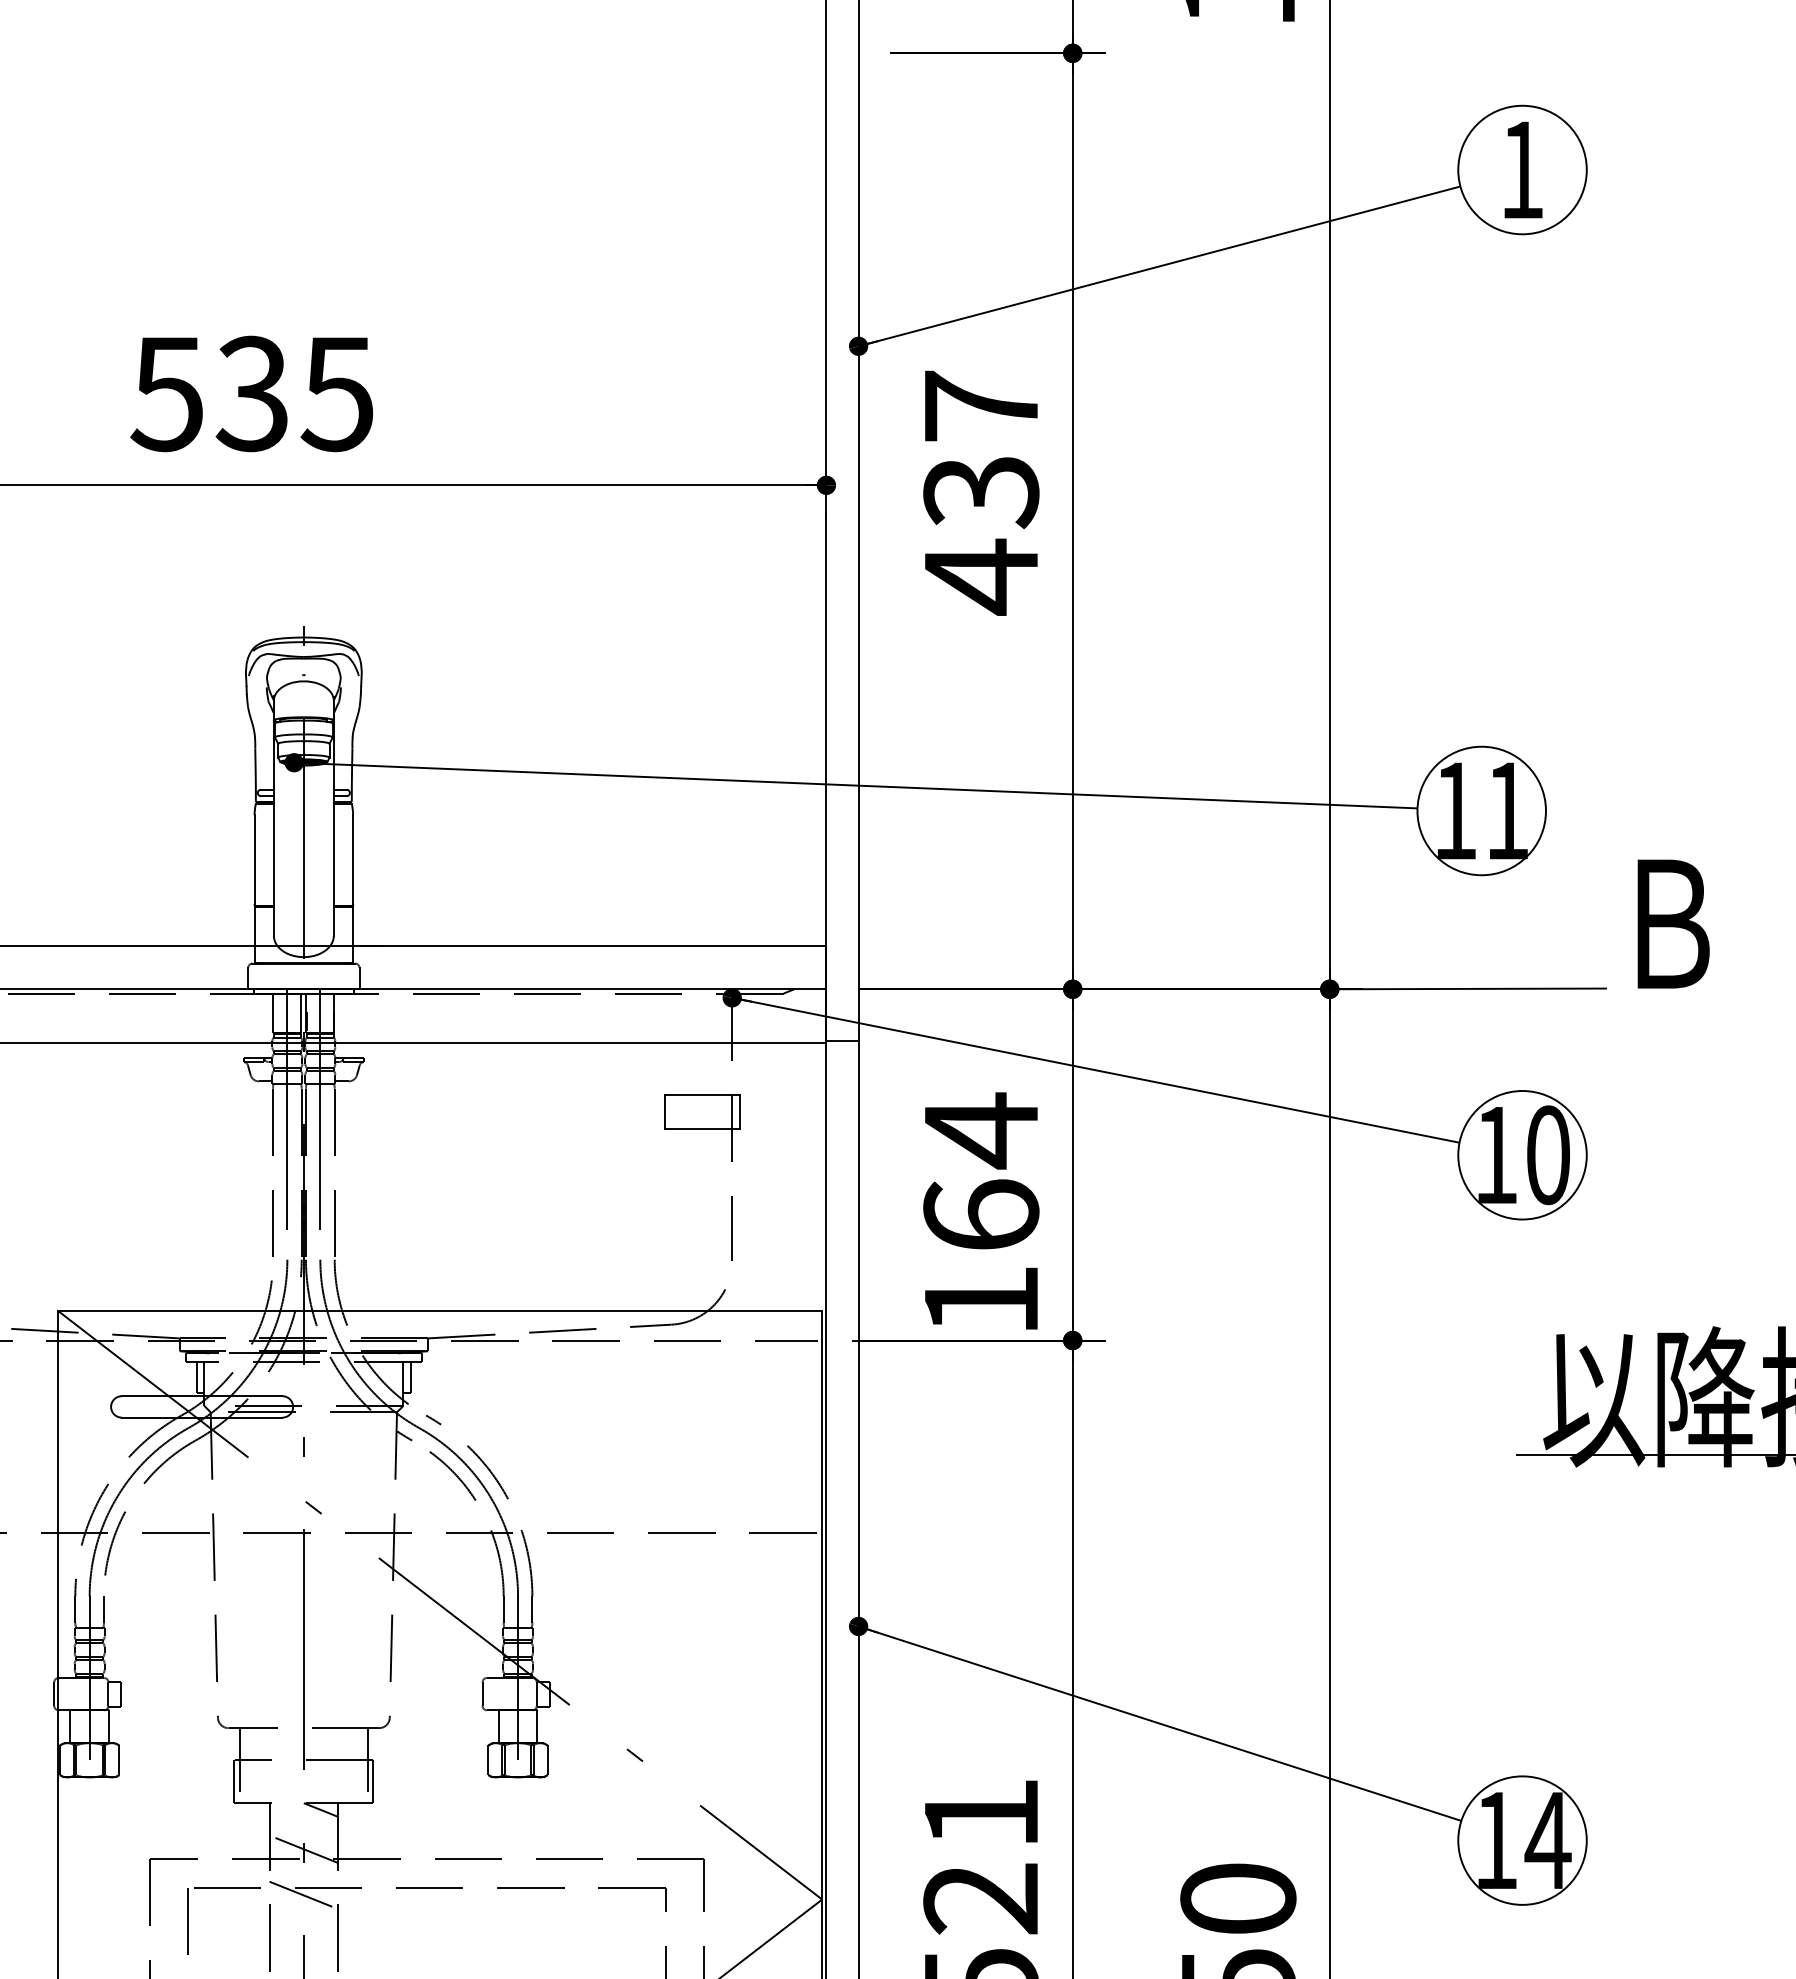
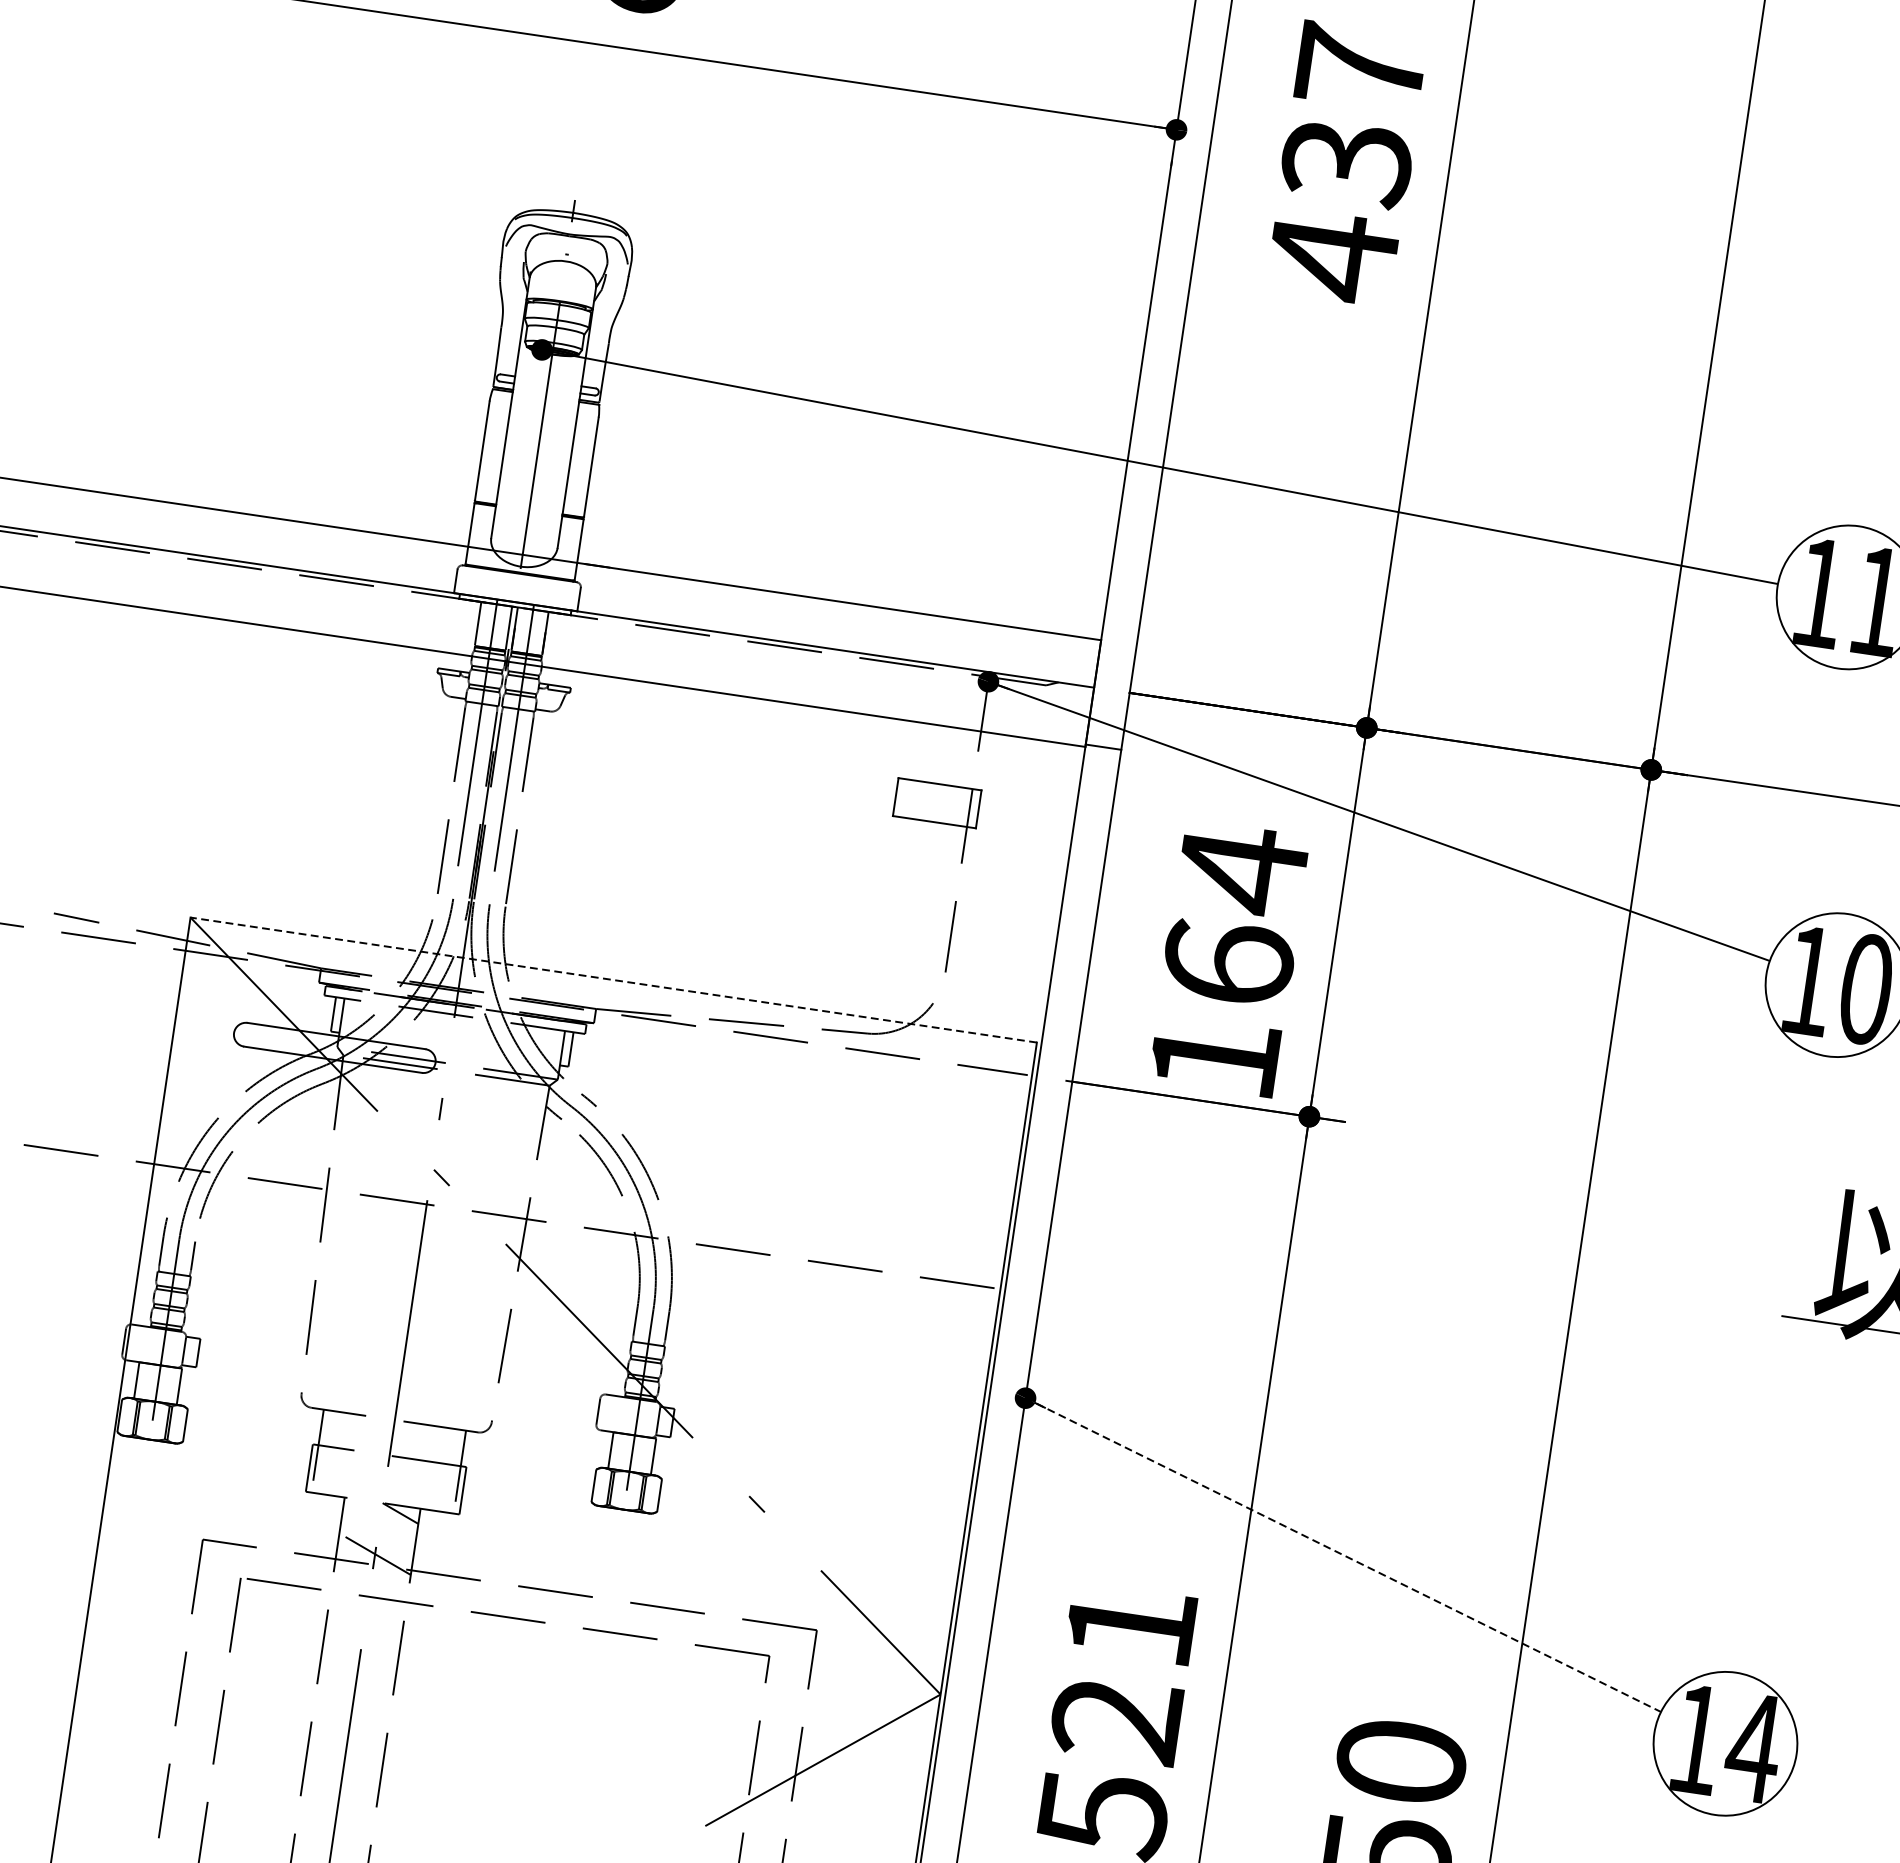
line: (439, 1310) -> (613, 979), solid -> dashed
line: (1159, 1723) -> (1342, 1554), solid -> dashed
line: (303, 1895) -> (367, 1605), removed

